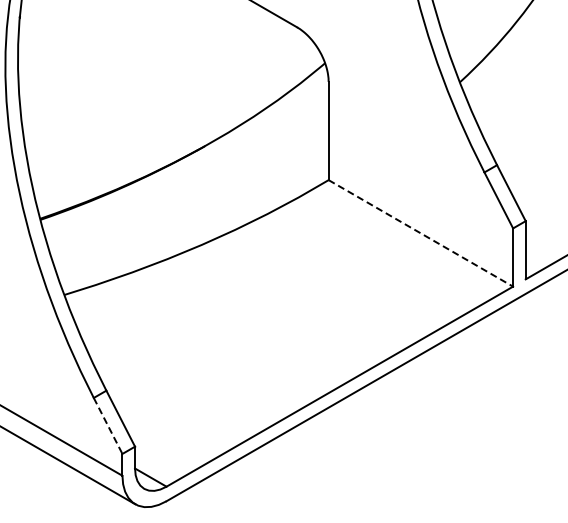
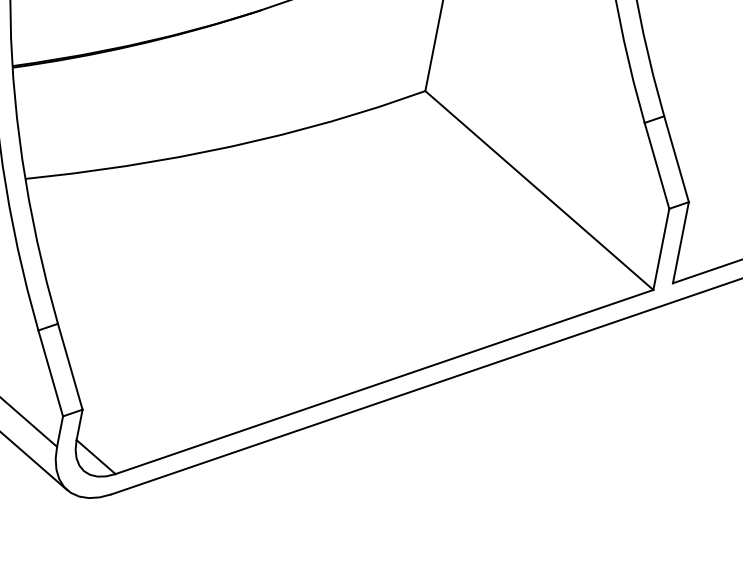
line: (420, 233) -> (538, 190), dashed -> solid
line: (108, 426) -> (51, 374), dashed -> solid

